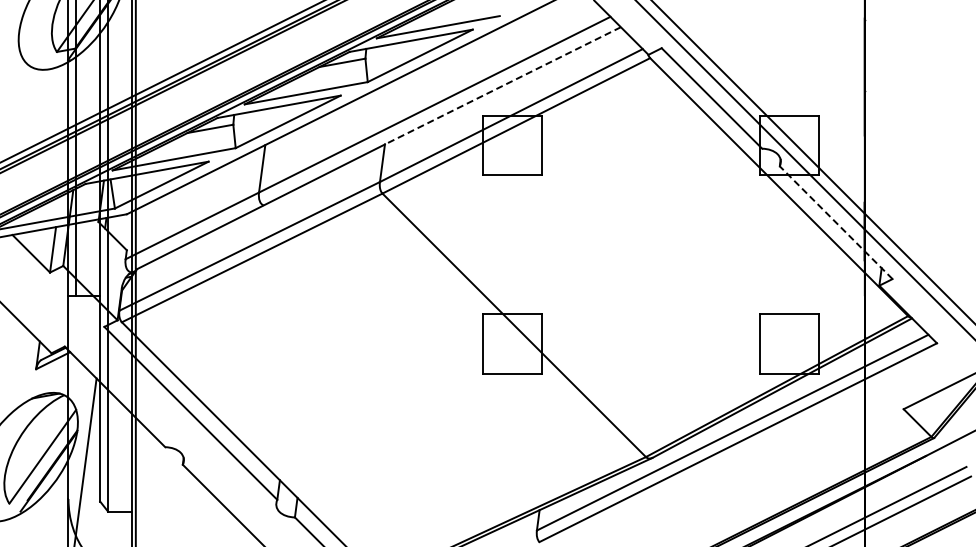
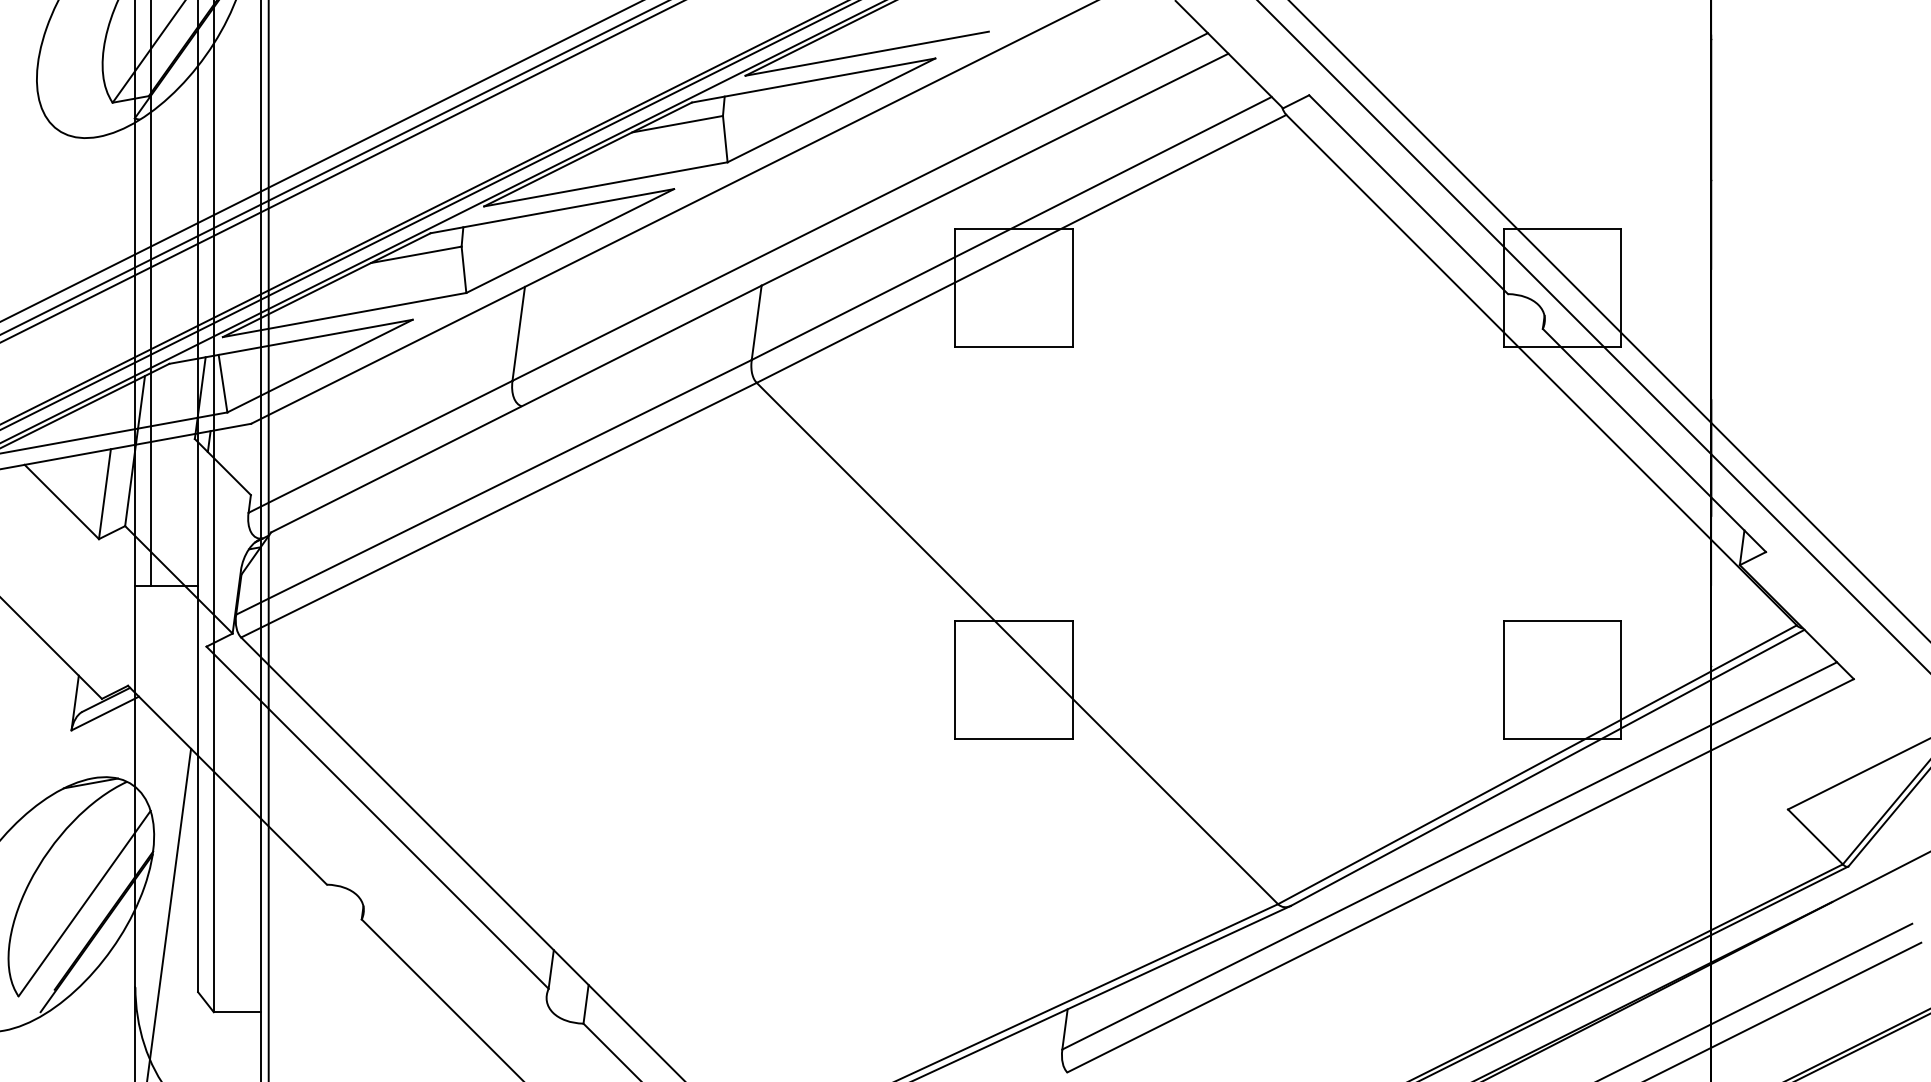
line: (502, 85) -> (994, 169), dashed -> solid
line: (836, 222) -> (1655, 440), dashed -> solid

